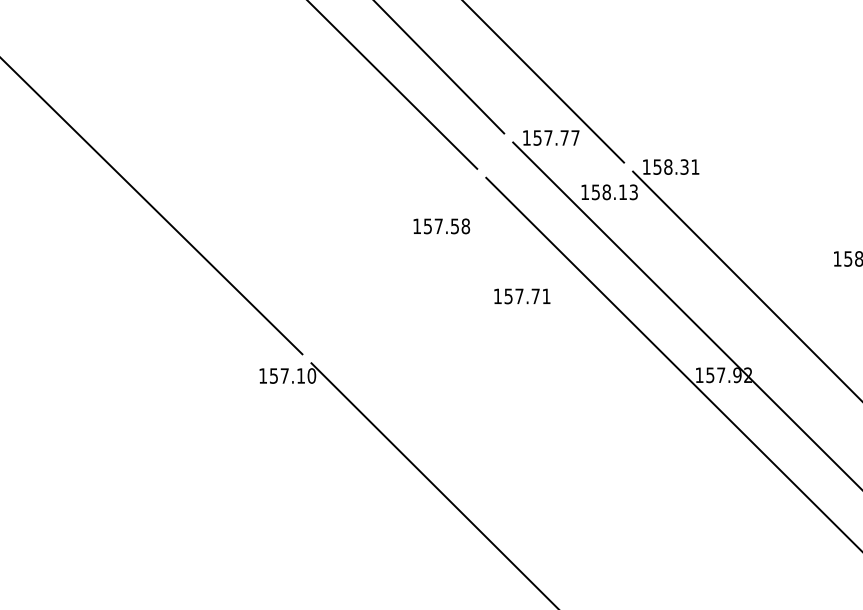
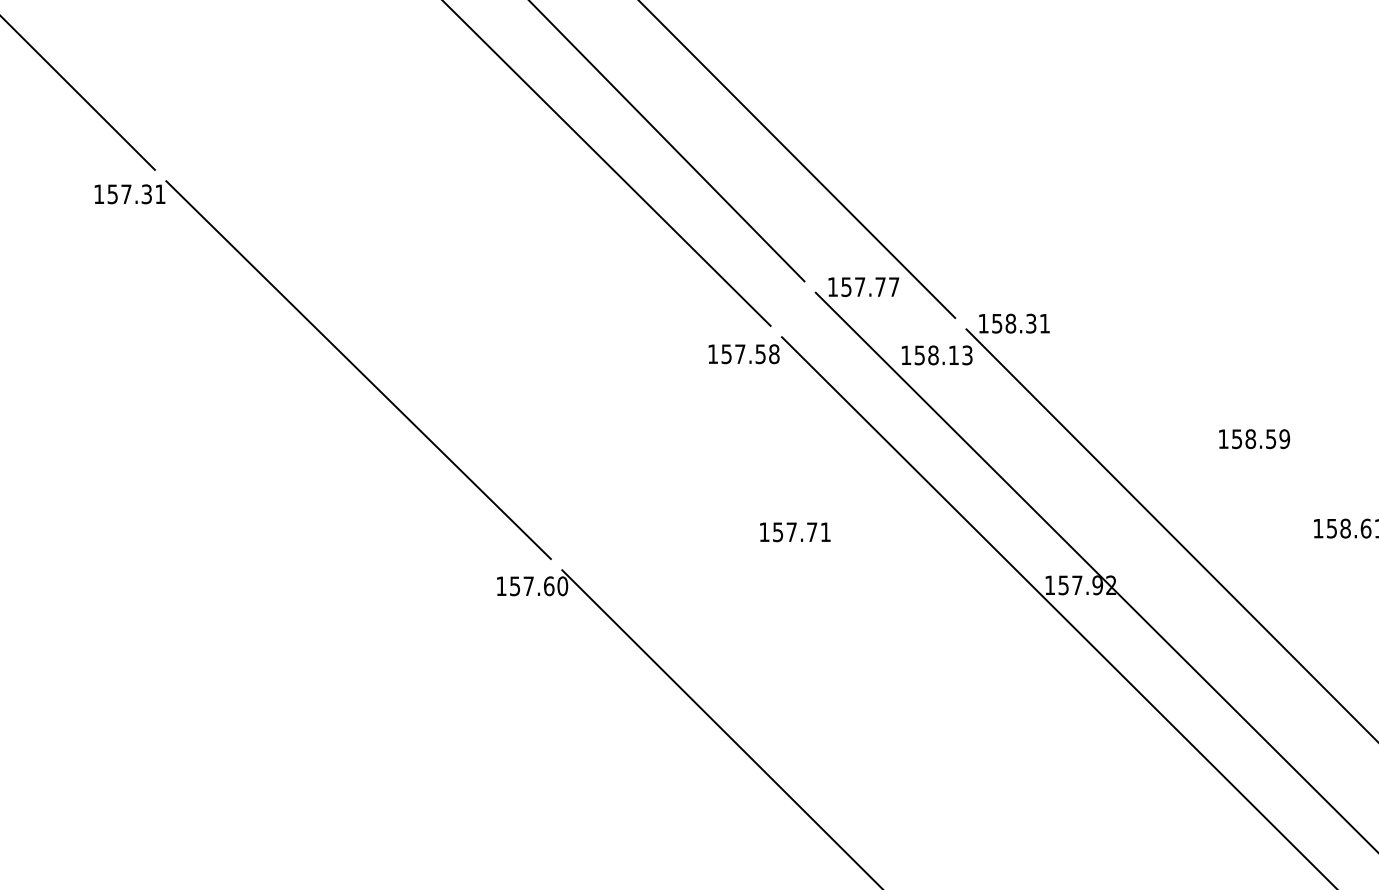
text: (441, 226) -> (743, 354), moved
text: (522, 296) -> (795, 532), moved
text: (301, 376) -> (549, 586), 157.10 -> 157.60

